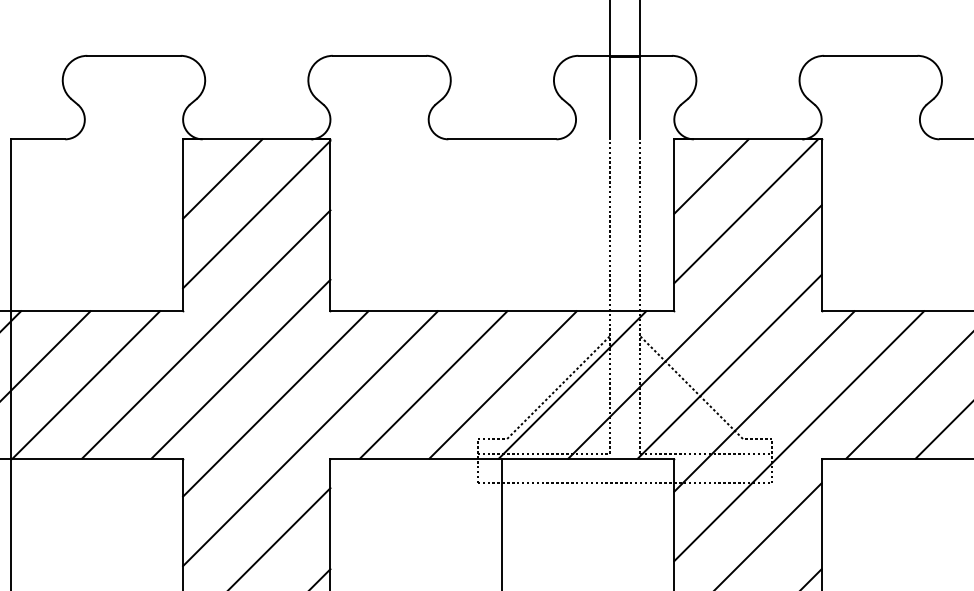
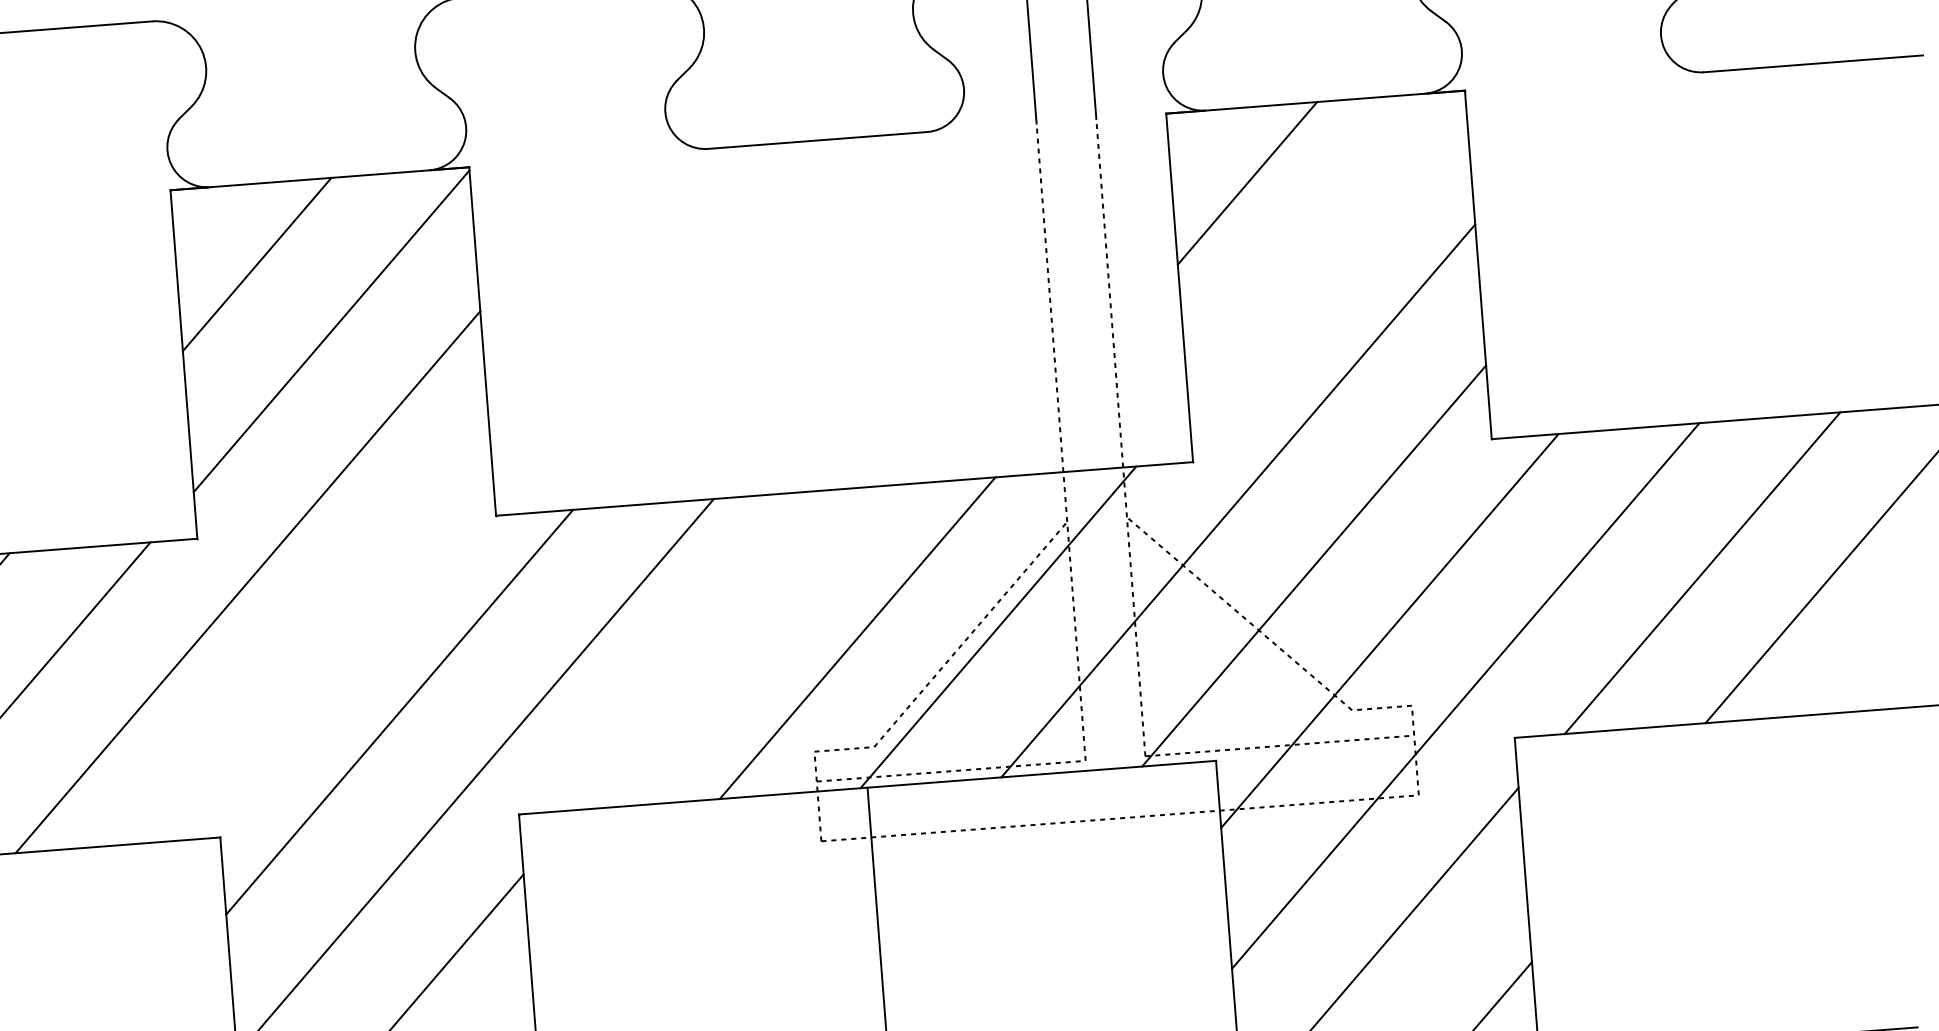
line: (746, 211) -> (1323, 248), removed
line: (240, 368) -> (322, 645), removed
line: (433, 384) -> (716, 648), removed

